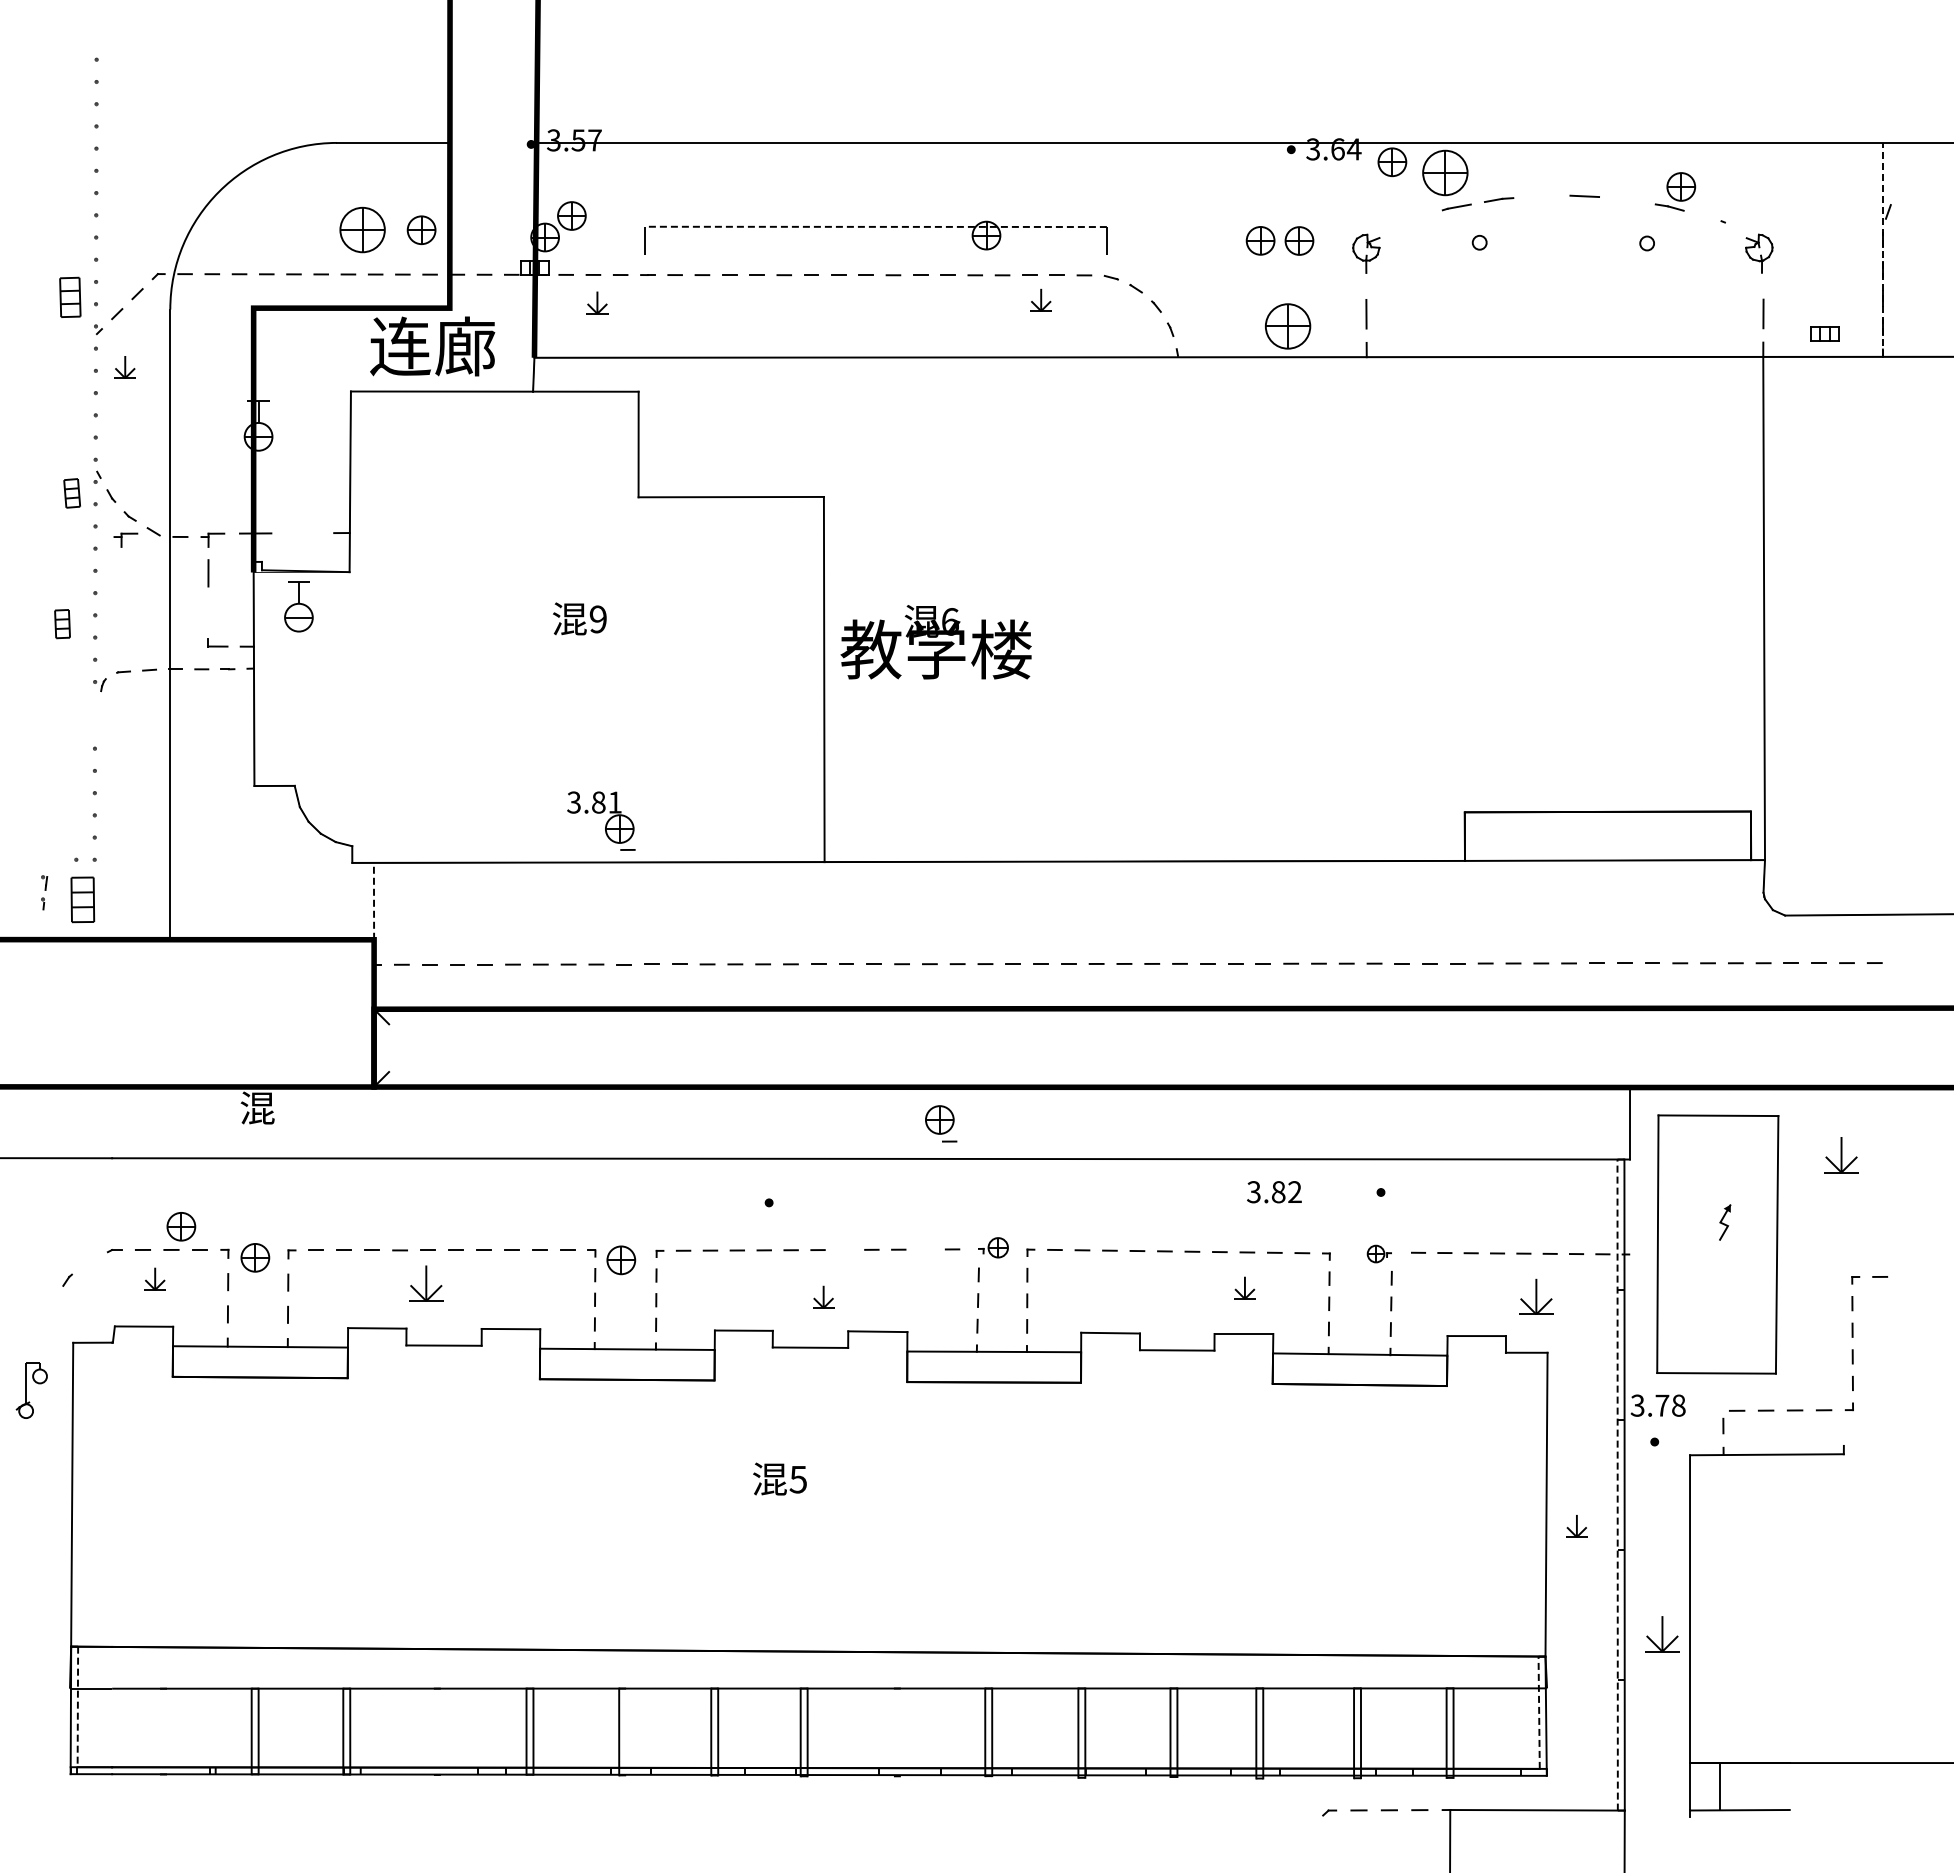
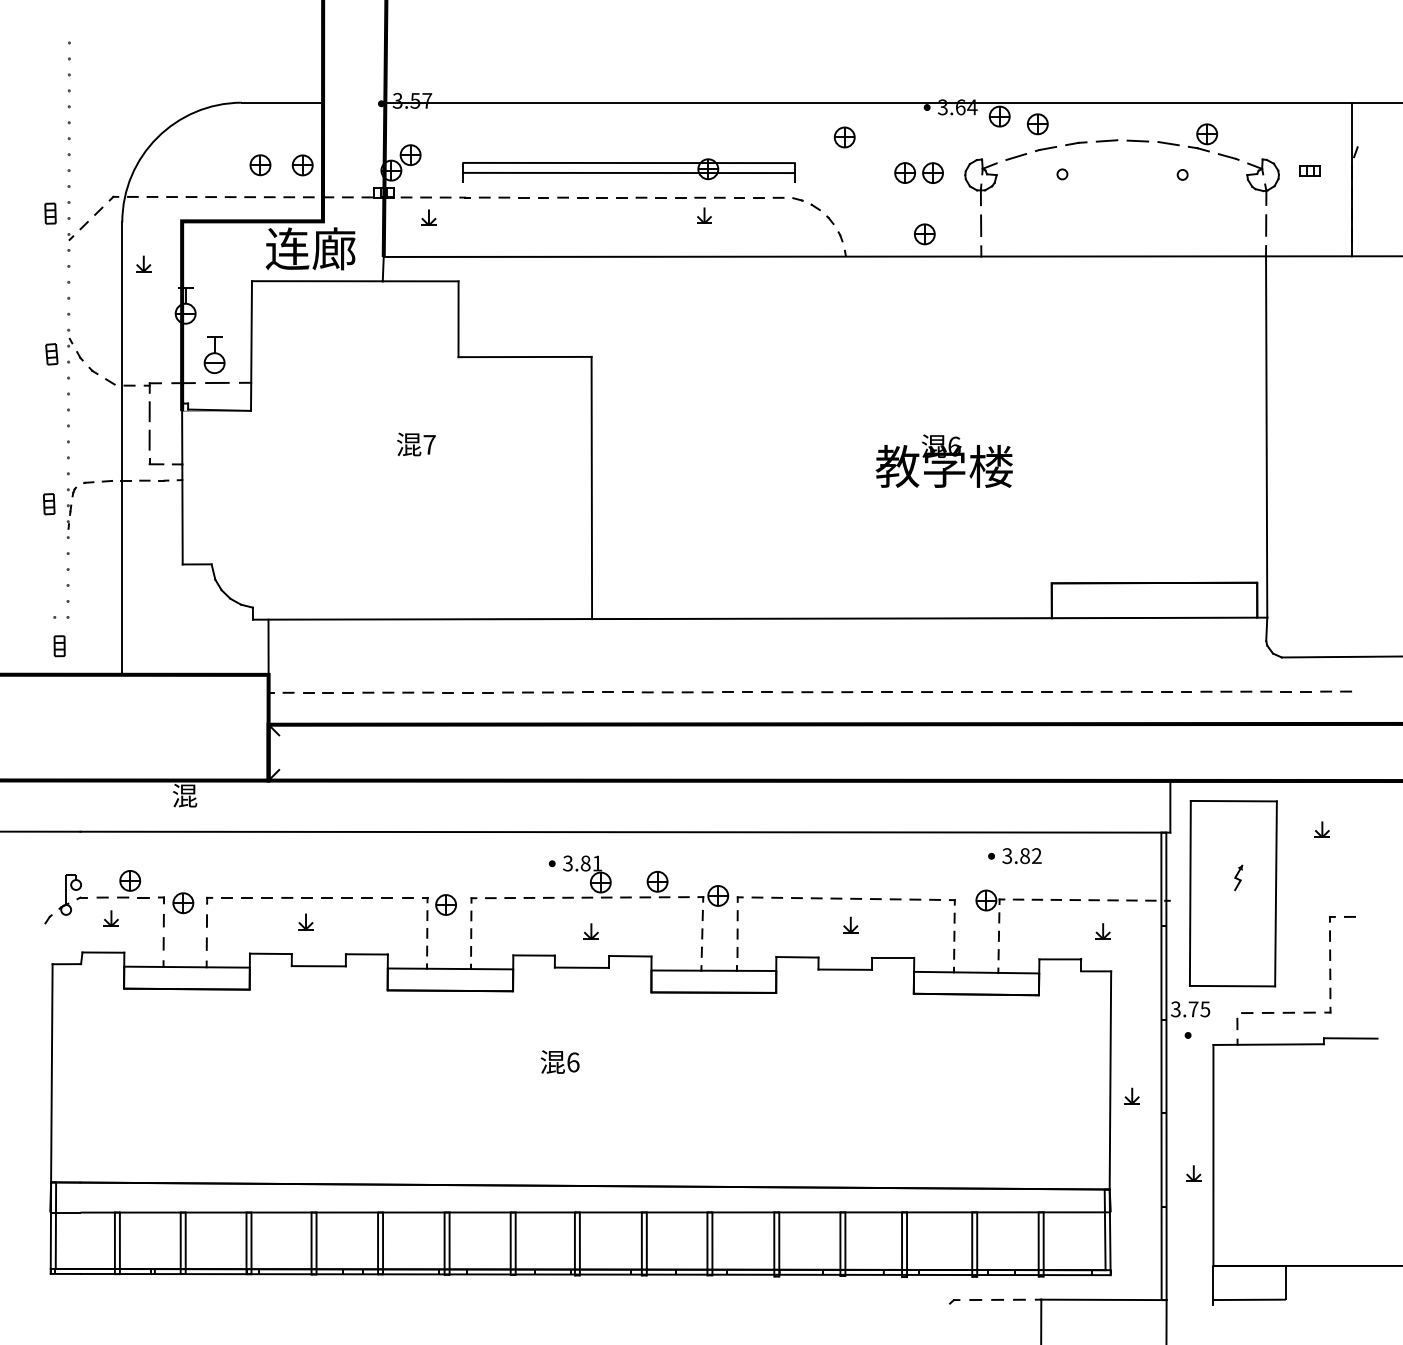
part: (1445, 172) -> (1037, 123), size x0.62
part: (1176, 191) -> (844, 137), added
line: (1541, 196) -> (1106, 141), added
line: (1627, 199) -> (1168, 143), added
line: (1709, 217) -> (1227, 156), added
line: (1415, 218) -> (1016, 156), added
line: (876, 226) -> (629, 162), dashed -> solid
part: (362, 229) -> (260, 164), size x0.62
line: (875, 240) -> (628, 172), added
line: (1882, 249) -> (1351, 179), dashed -> solid
part: (1366, 253) -> (981, 182), size x1.67
part: (1759, 253) -> (1263, 182), size x1.67
part: (70, 297) -> (50, 213), size x0.71
part: (1040, 299) -> (704, 215), moved
part: (1287, 325) -> (924, 233), size x0.62
part: (1824, 333) -> (1310, 170), moved
part: (124, 367) -> (143, 263), moved
line: (302, 533) -> (217, 383), added
part: (125, 539) -> (90, 387), removed
part: (298, 606) -> (214, 355), moved
line: (208, 612) -> (149, 439), added
text: (597, 619) -> (429, 444), 9 -> 7
part: (62, 624) -> (49, 504), moved
text: (935, 642) -> (943, 461), moved
part: (601, 820) -> (587, 876), moved
part: (44, 892) -> (69, 516), moved
part: (83, 899) -> (59, 645), size x0.62
line: (374, 900) -> (268, 646), dashed -> solid
part: (941, 1123) -> (658, 884), moved
part: (1841, 1155) -> (1322, 829), size x0.62
text: (1274, 1192) -> (1022, 856), moved
part: (993, 1247) -> (713, 895), size x1.43
part: (1379, 1253) -> (990, 900), size x1.67
part: (425, 1283) -> (305, 921), size x0.62
part: (1244, 1287) -> (850, 924), moved
part: (1536, 1296) -> (1103, 930), size x0.62
part: (31, 1390) -> (70, 895), moved
text: (1678, 1405) -> (1205, 1009), 3.78 -> 3.75
line: (1880, 1445) -> (1350, 1037), added
text: (798, 1479) -> (573, 1062), 5 -> 6
line: (1617, 1485) -> (1161, 1066), dashed -> solid
part: (1662, 1633) -> (1193, 1172), size x0.62
line: (77, 1707) -> (55, 1226), dashed -> solid
line: (1539, 1712) -> (1105, 1229), dashed -> solid
line: (160, 1731) -> (115, 1243), added
line: (166, 1731) -> (119, 1243), added
line: (433, 1731) -> (311, 1243), added
line: (440, 1731) -> (316, 1243), added
line: (626, 1731) -> (449, 1243), added
line: (893, 1732) -> (641, 1244), added
line: (900, 1732) -> (646, 1244), added
line: (1719, 1786) -> (1285, 1282), moved

